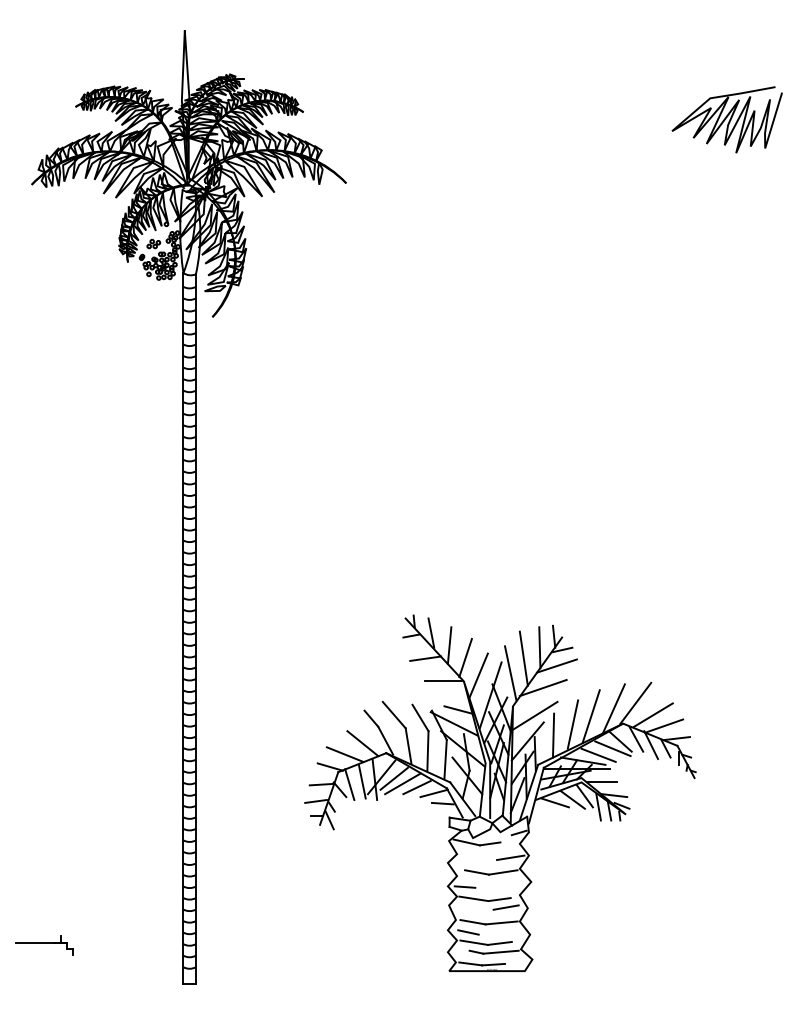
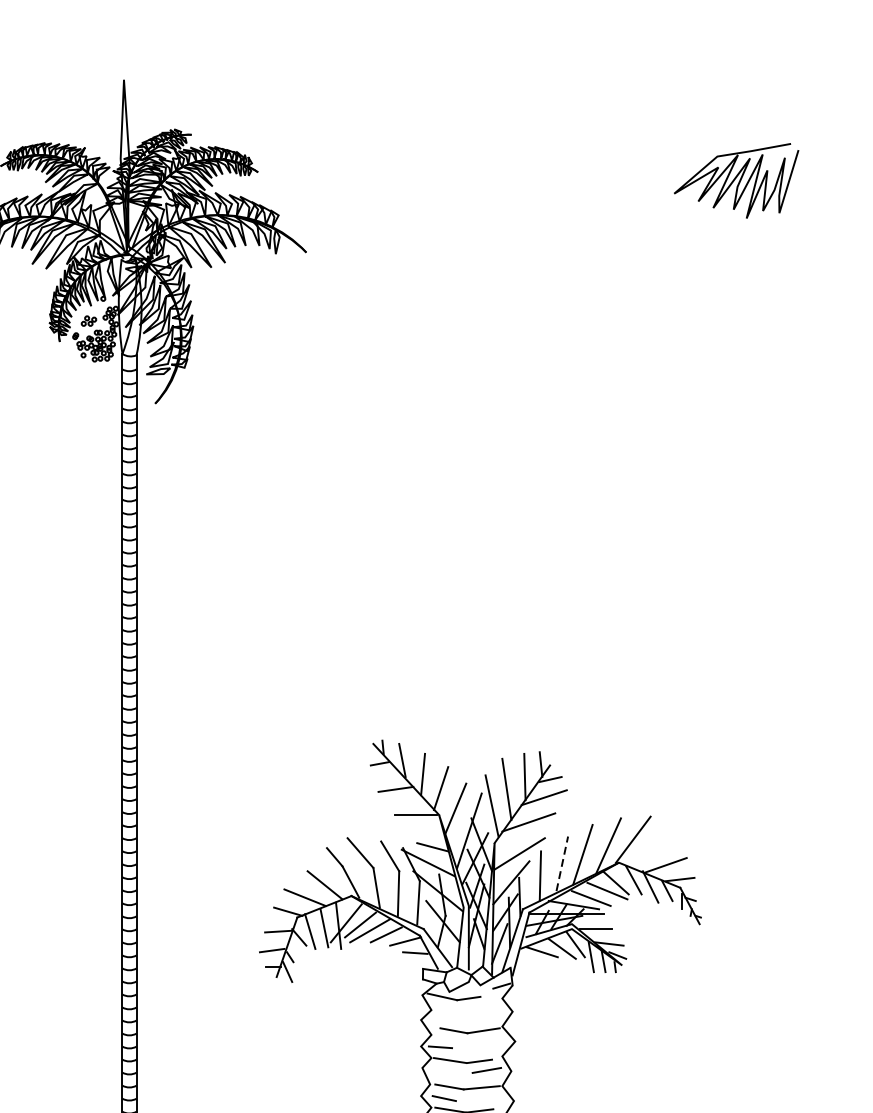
line: (653, 714) -> (653, 852), removed
line: (572, 724) -> (561, 863), solid -> dashed
line: (510, 857) -> (491, 1013), removed

